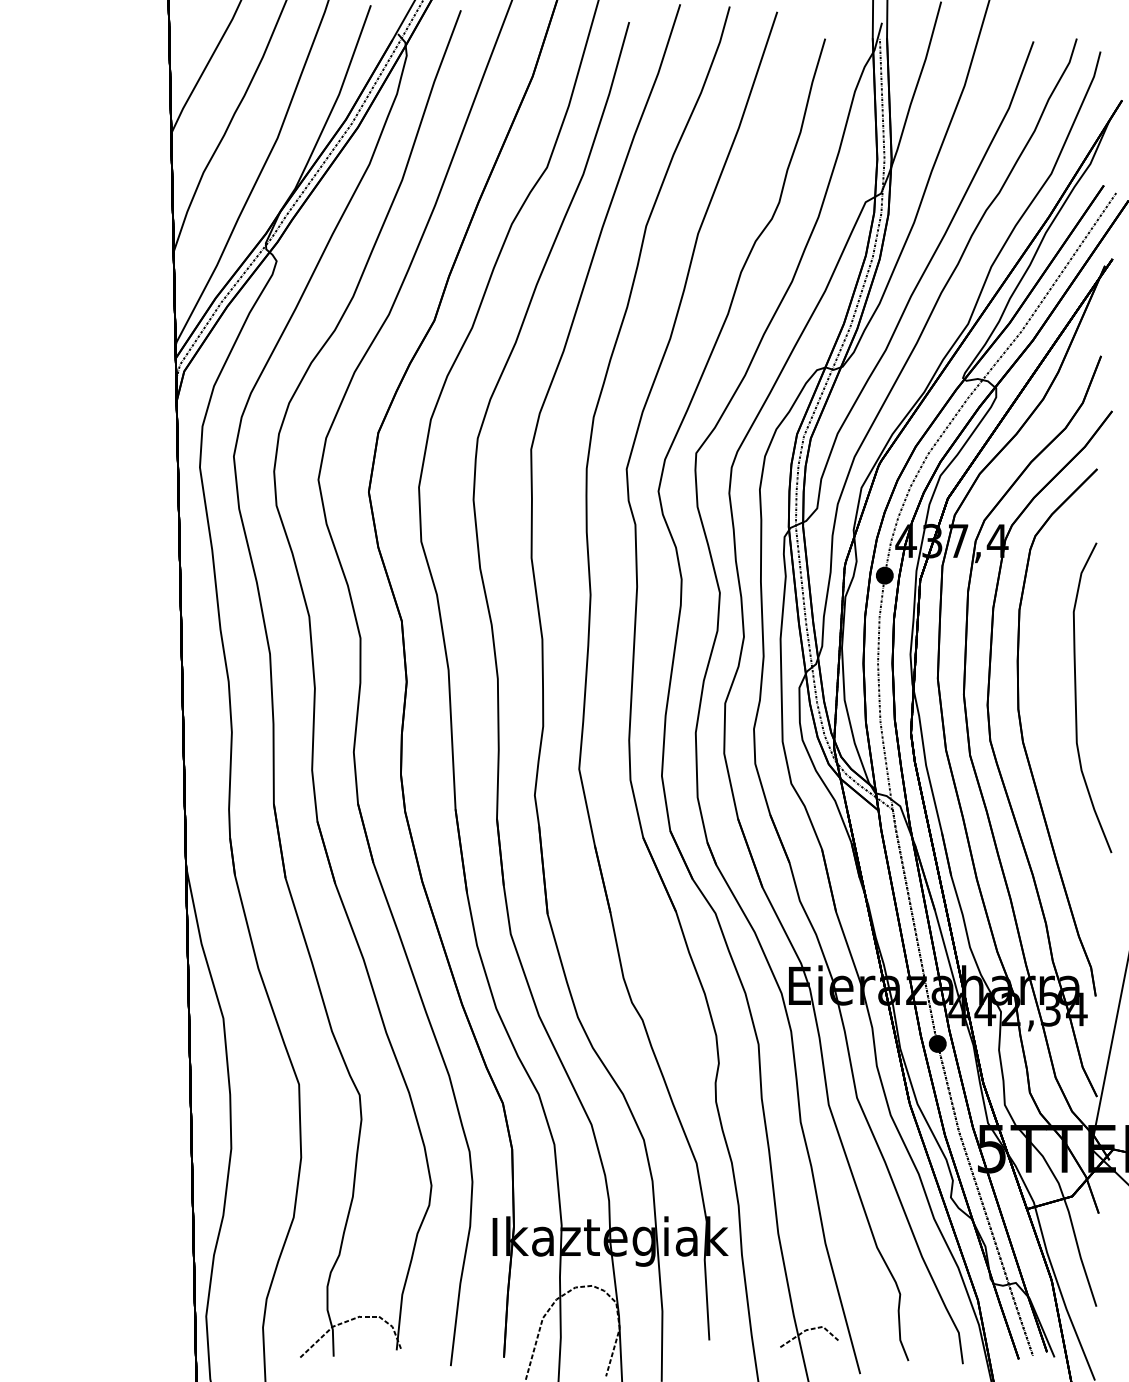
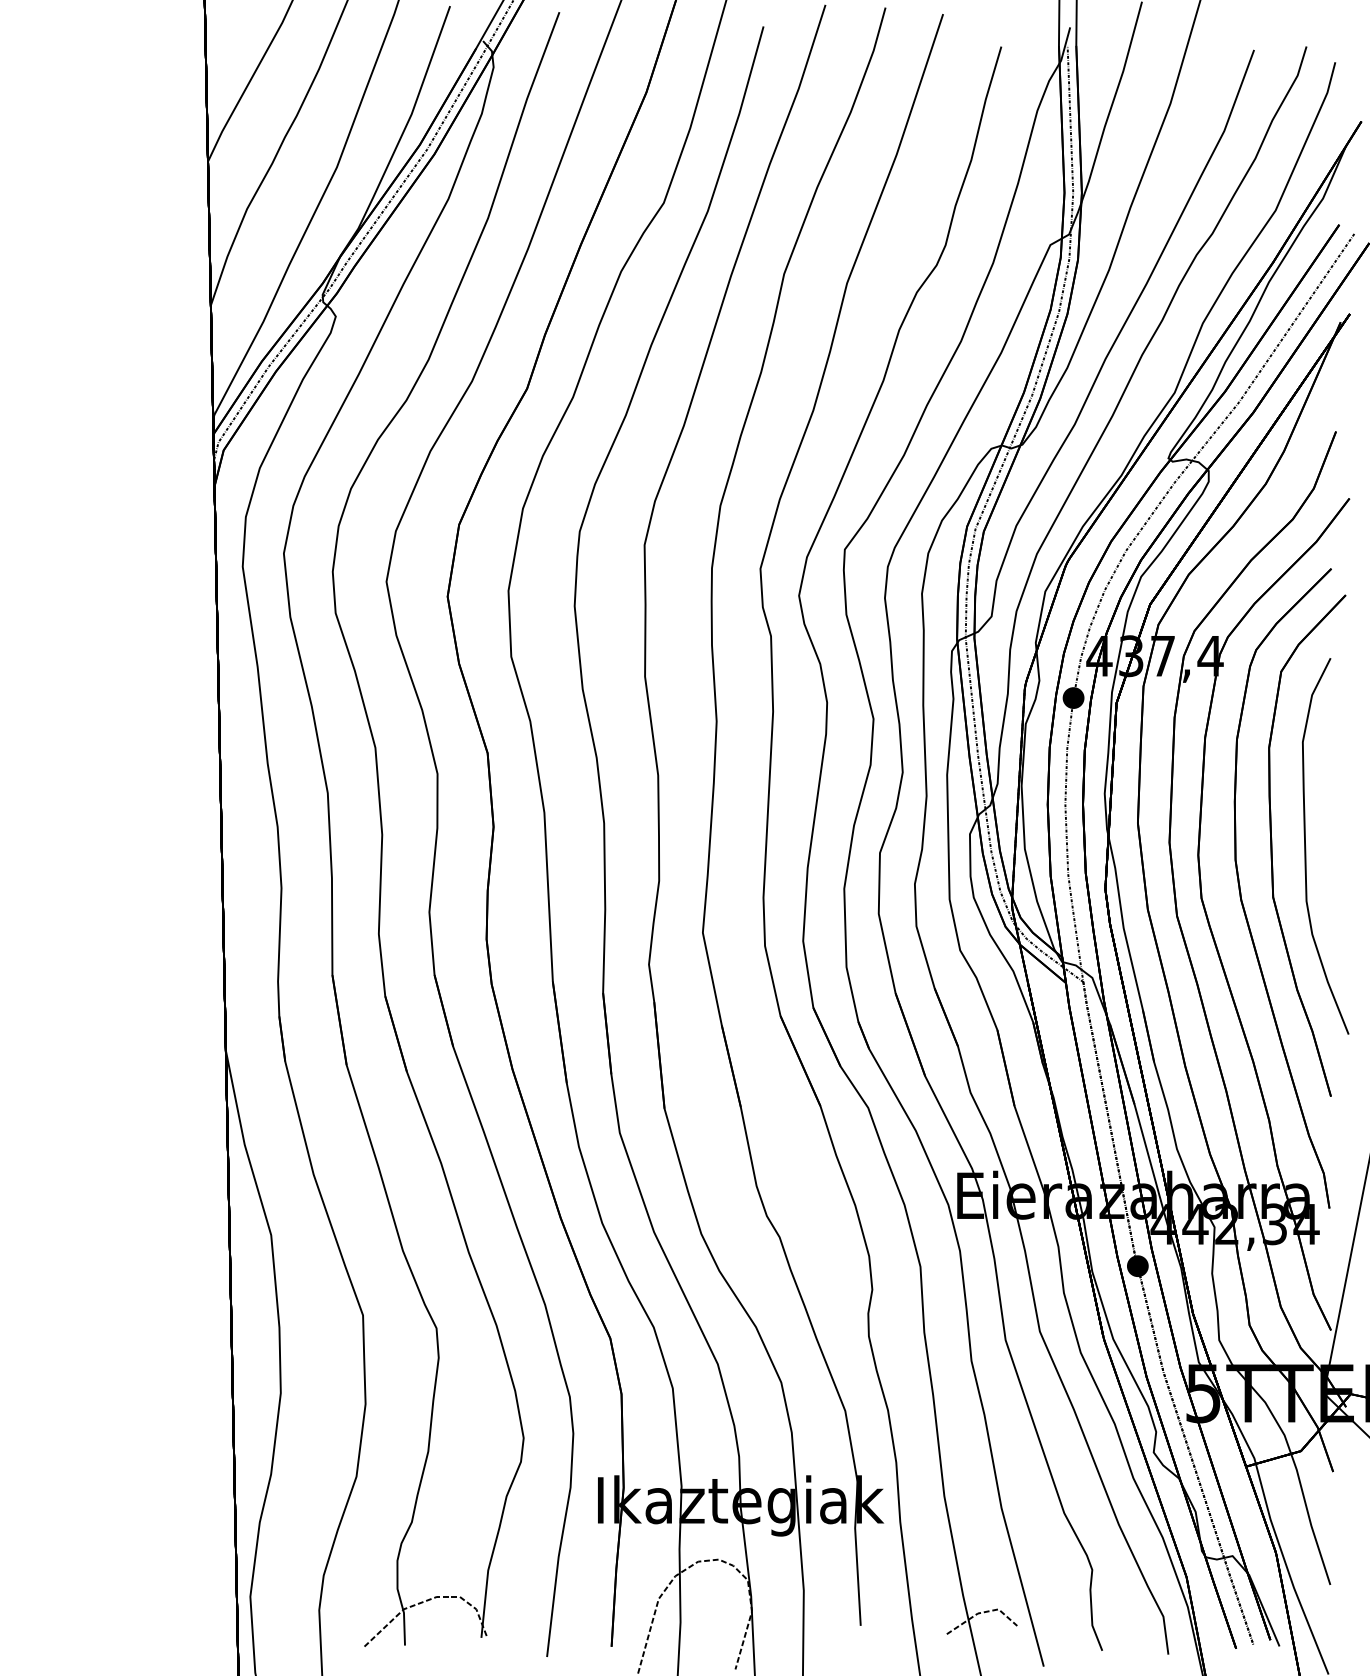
part: (1048, 697) -> (1272, 845), added

